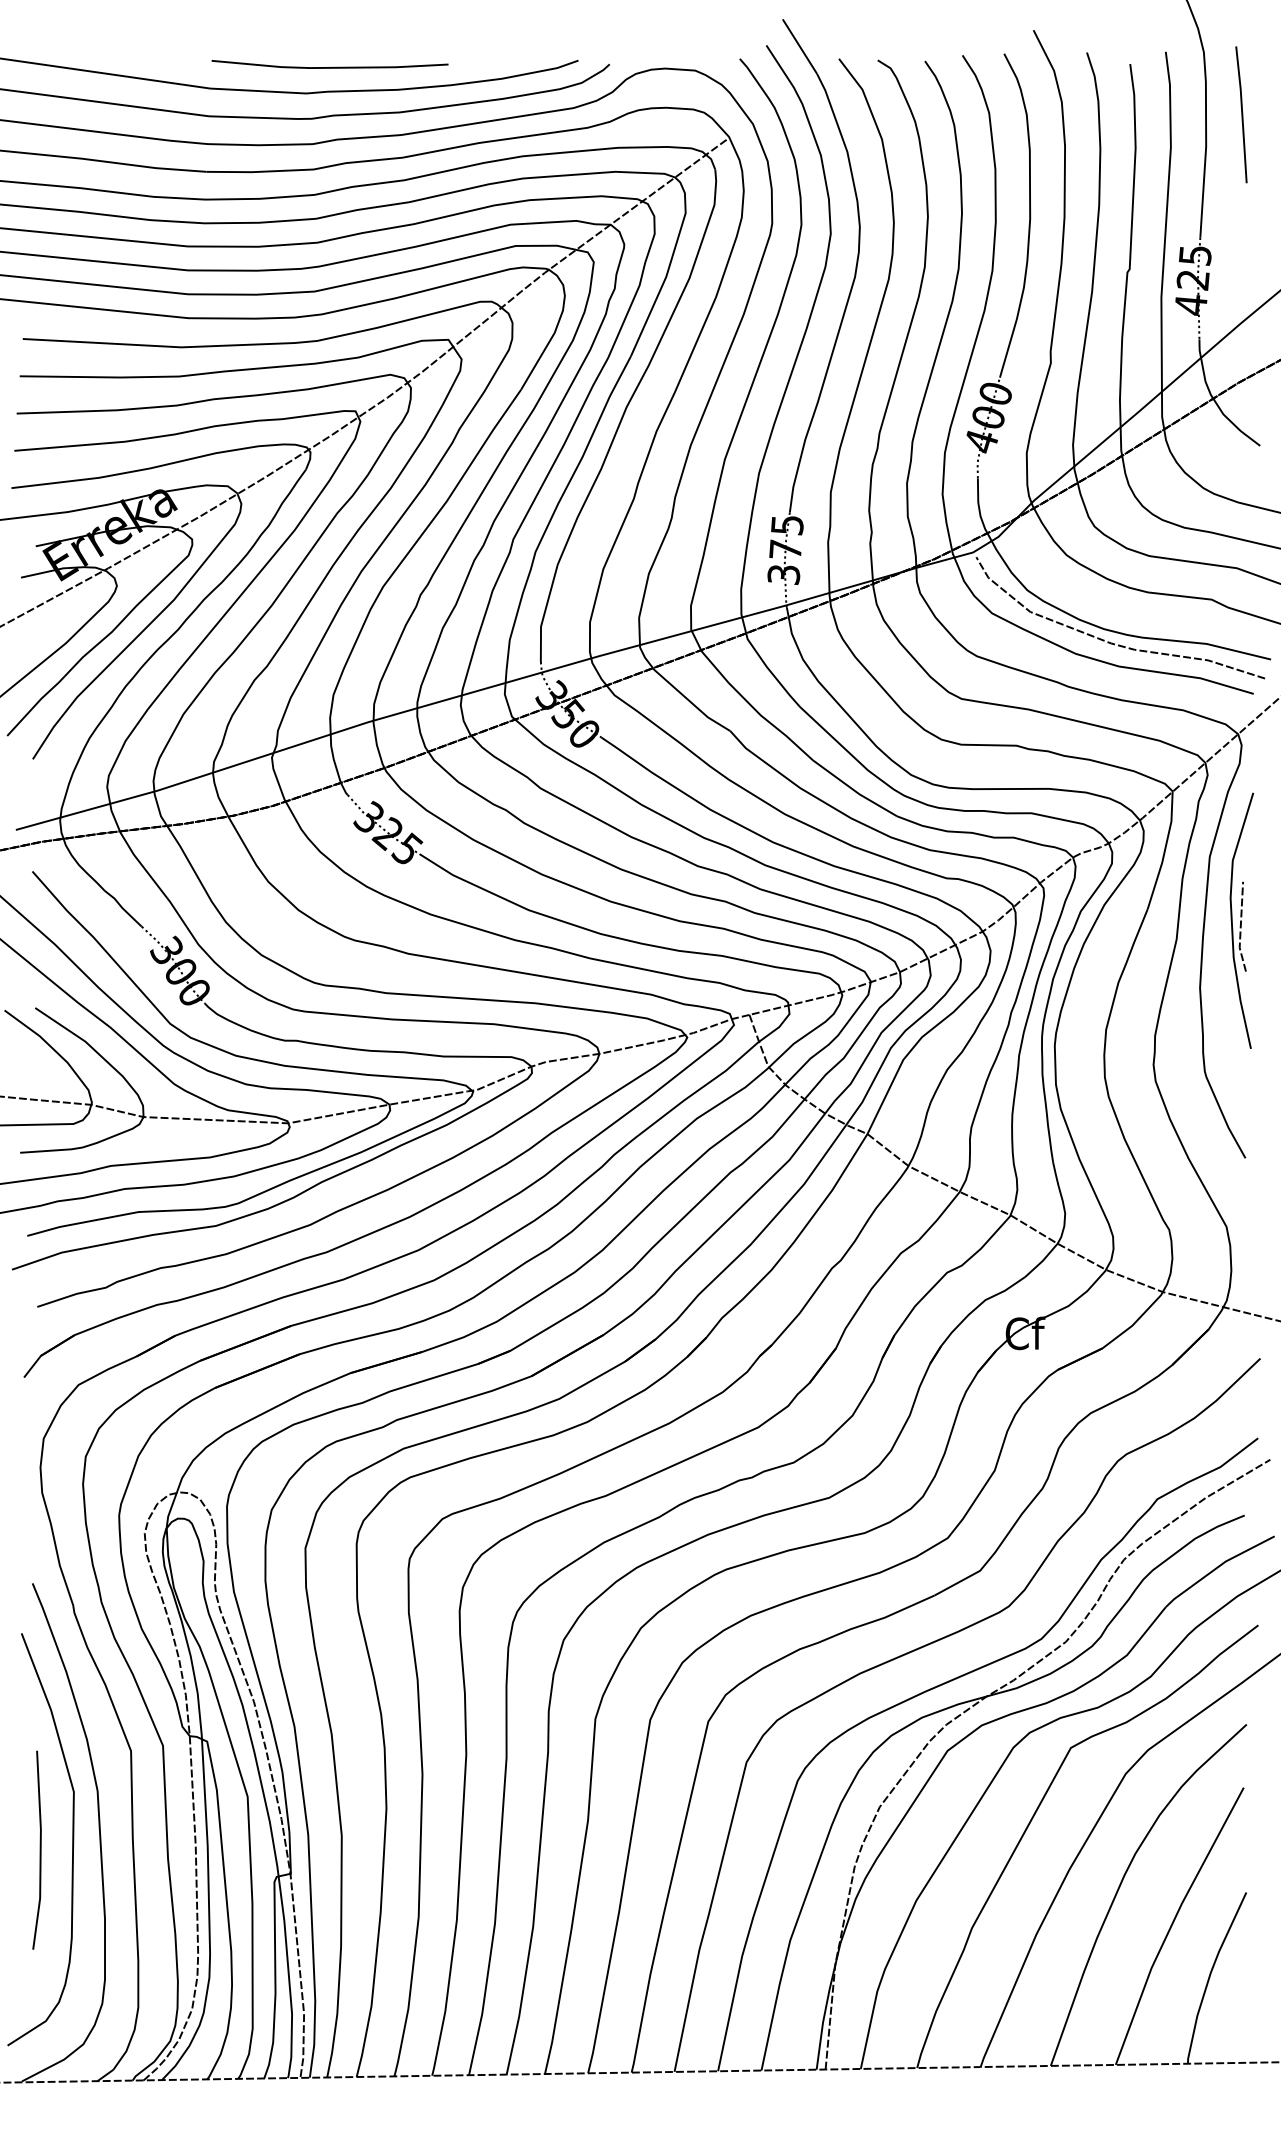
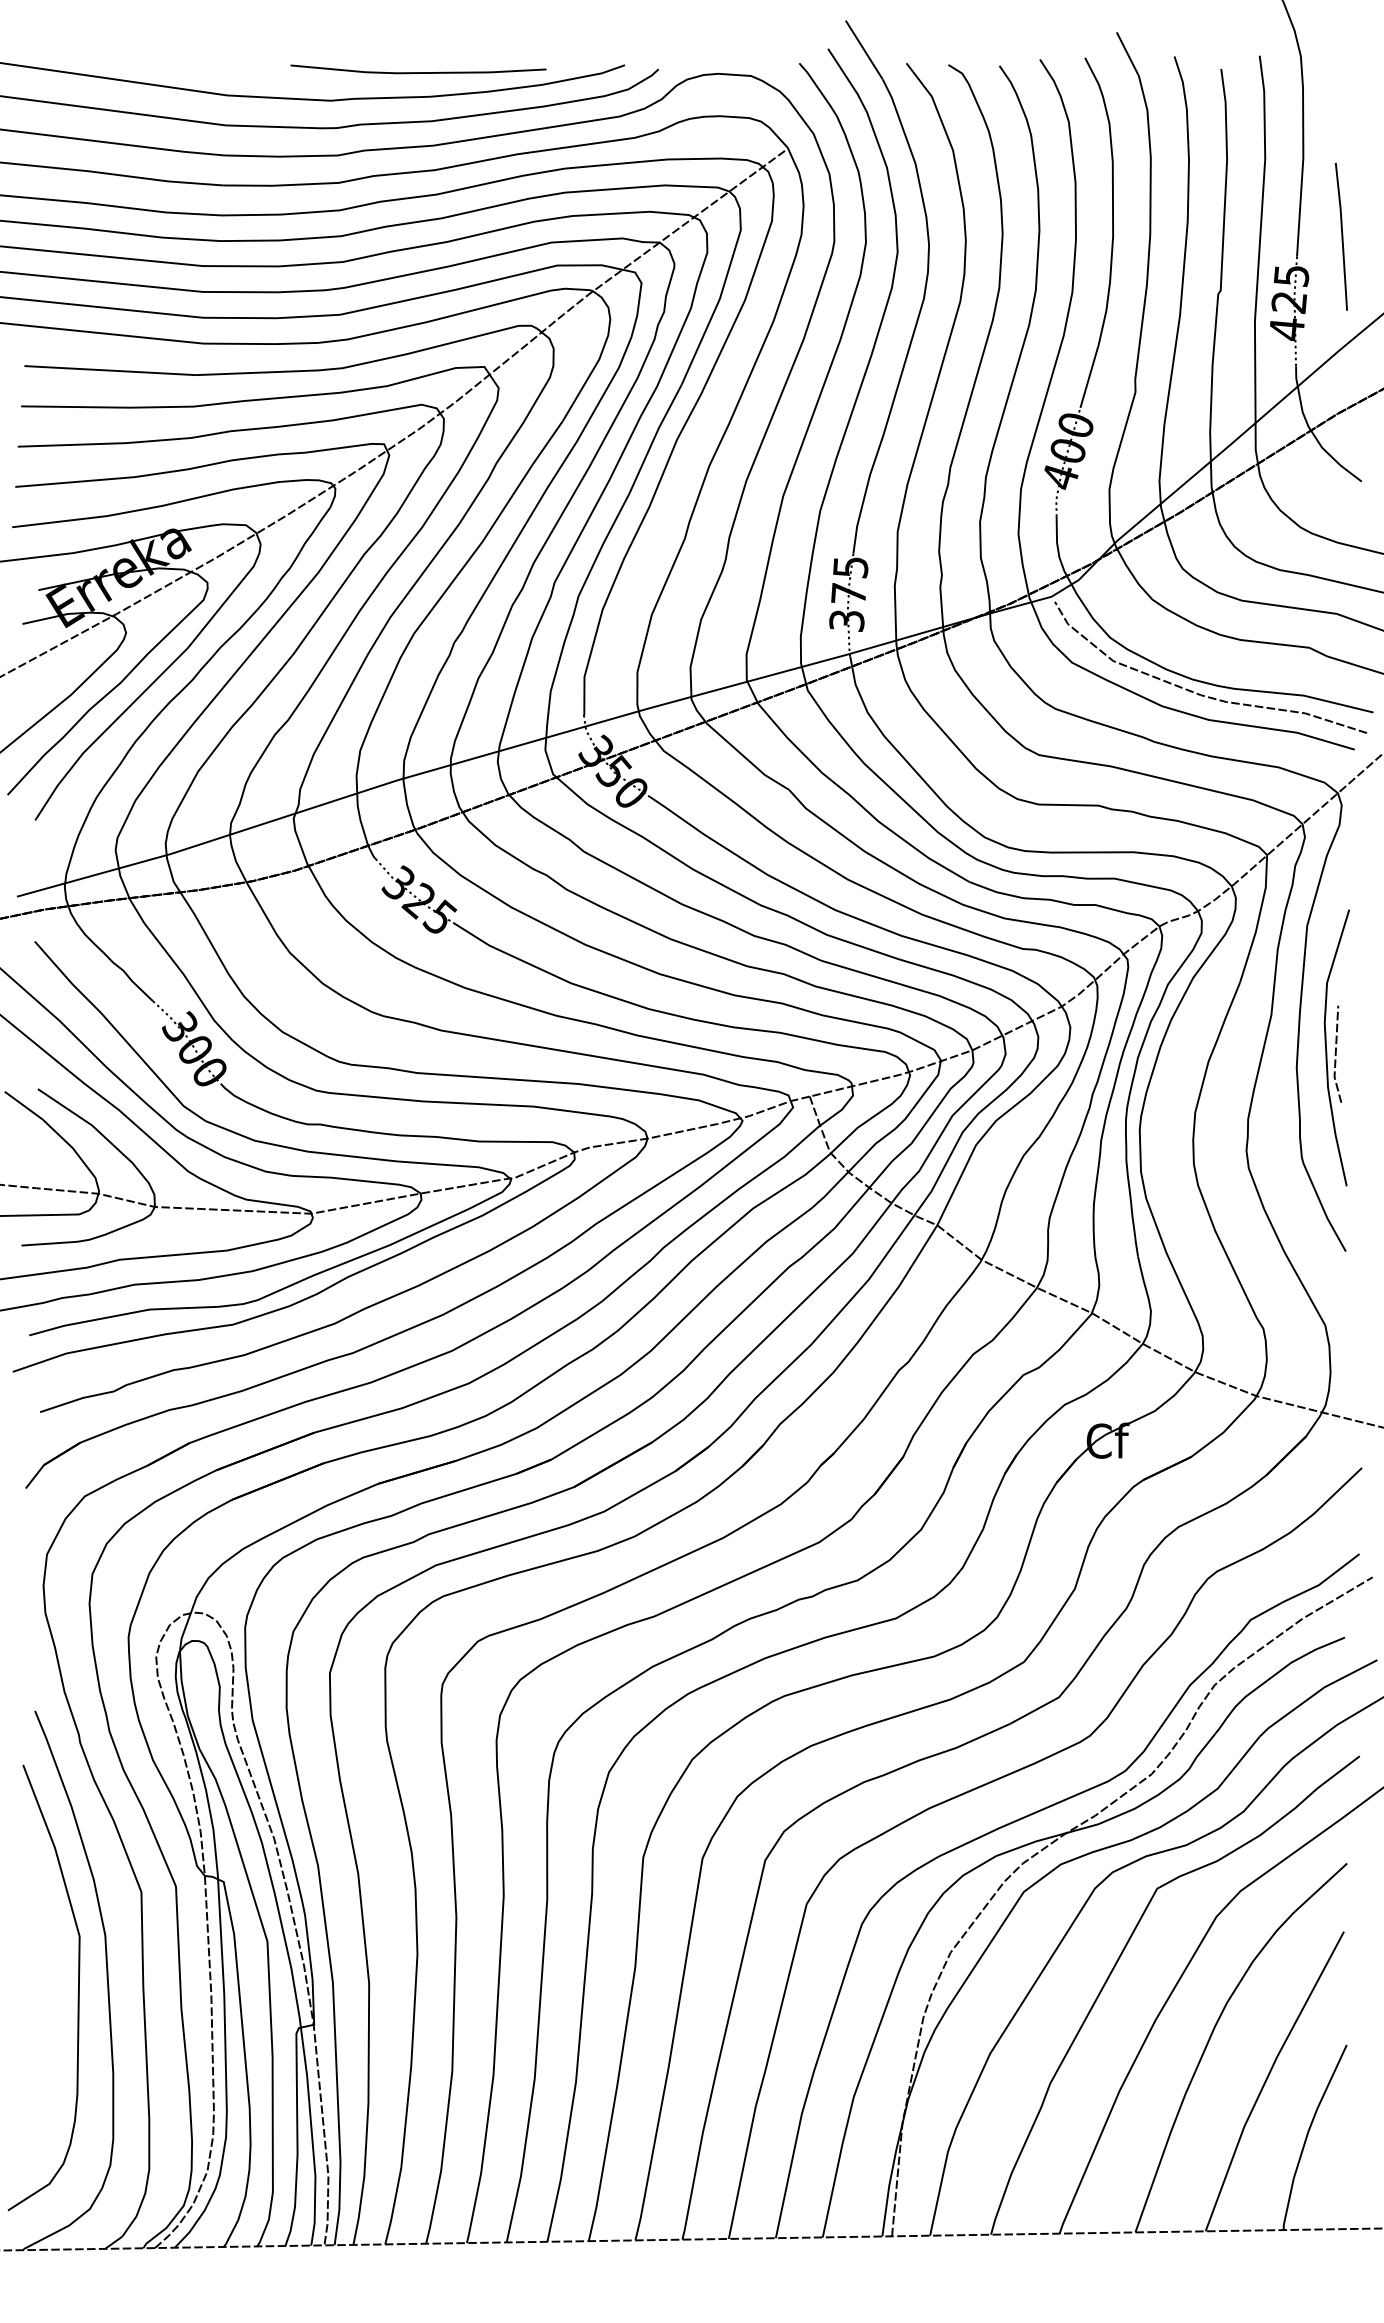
line: (330, 67) -> (418, 72), moved
line: (1241, 114) -> (1341, 236), moved
part: (1241, 920) -> (1336, 1047), moved
line: (39, 1849) -> (42, 1998), removed

